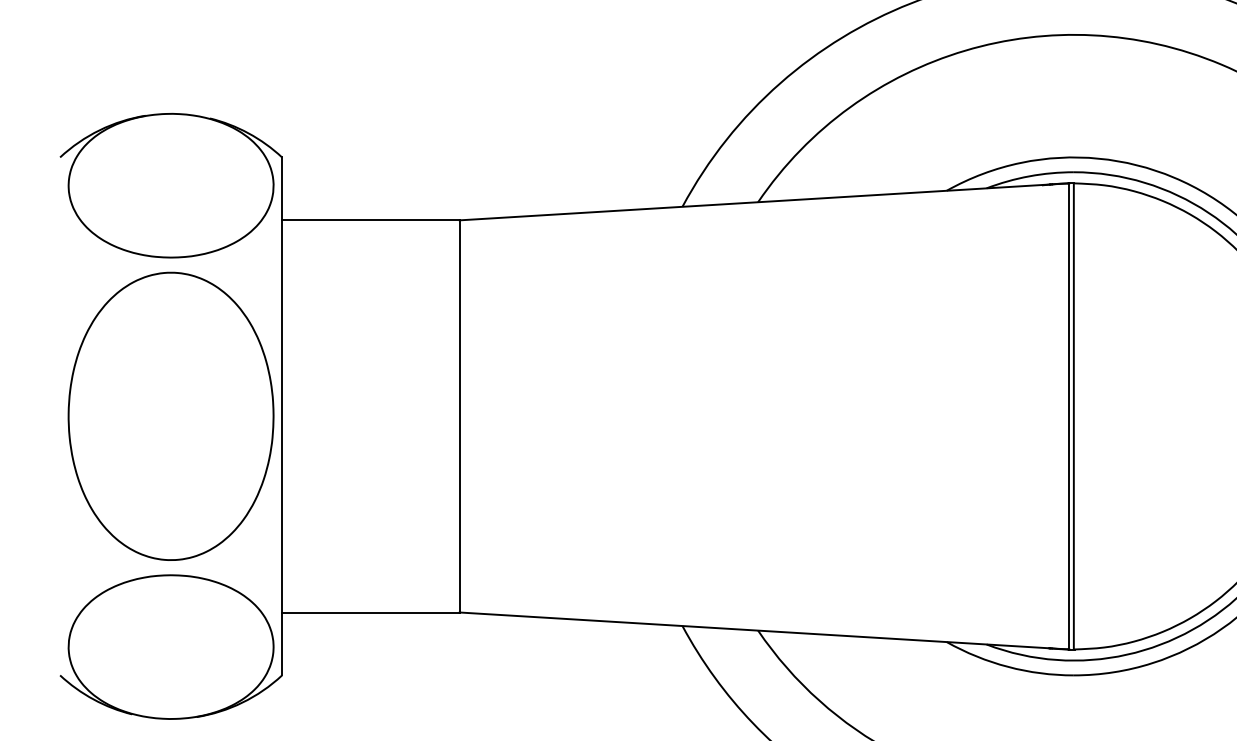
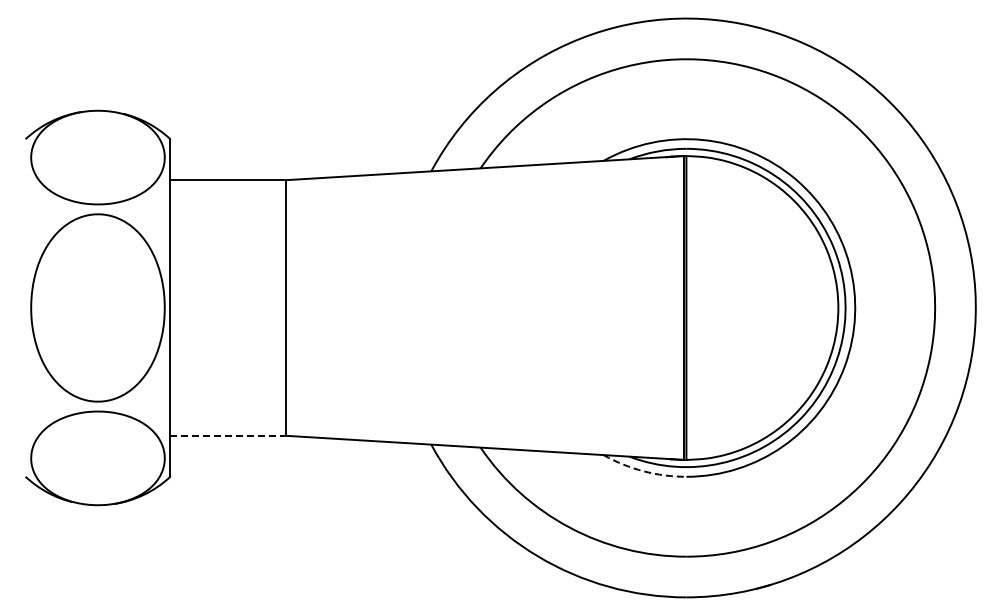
line: (371, 612) -> (228, 435), solid -> dashed
arc: (1007, 667) -> (643, 471), solid -> dashed

